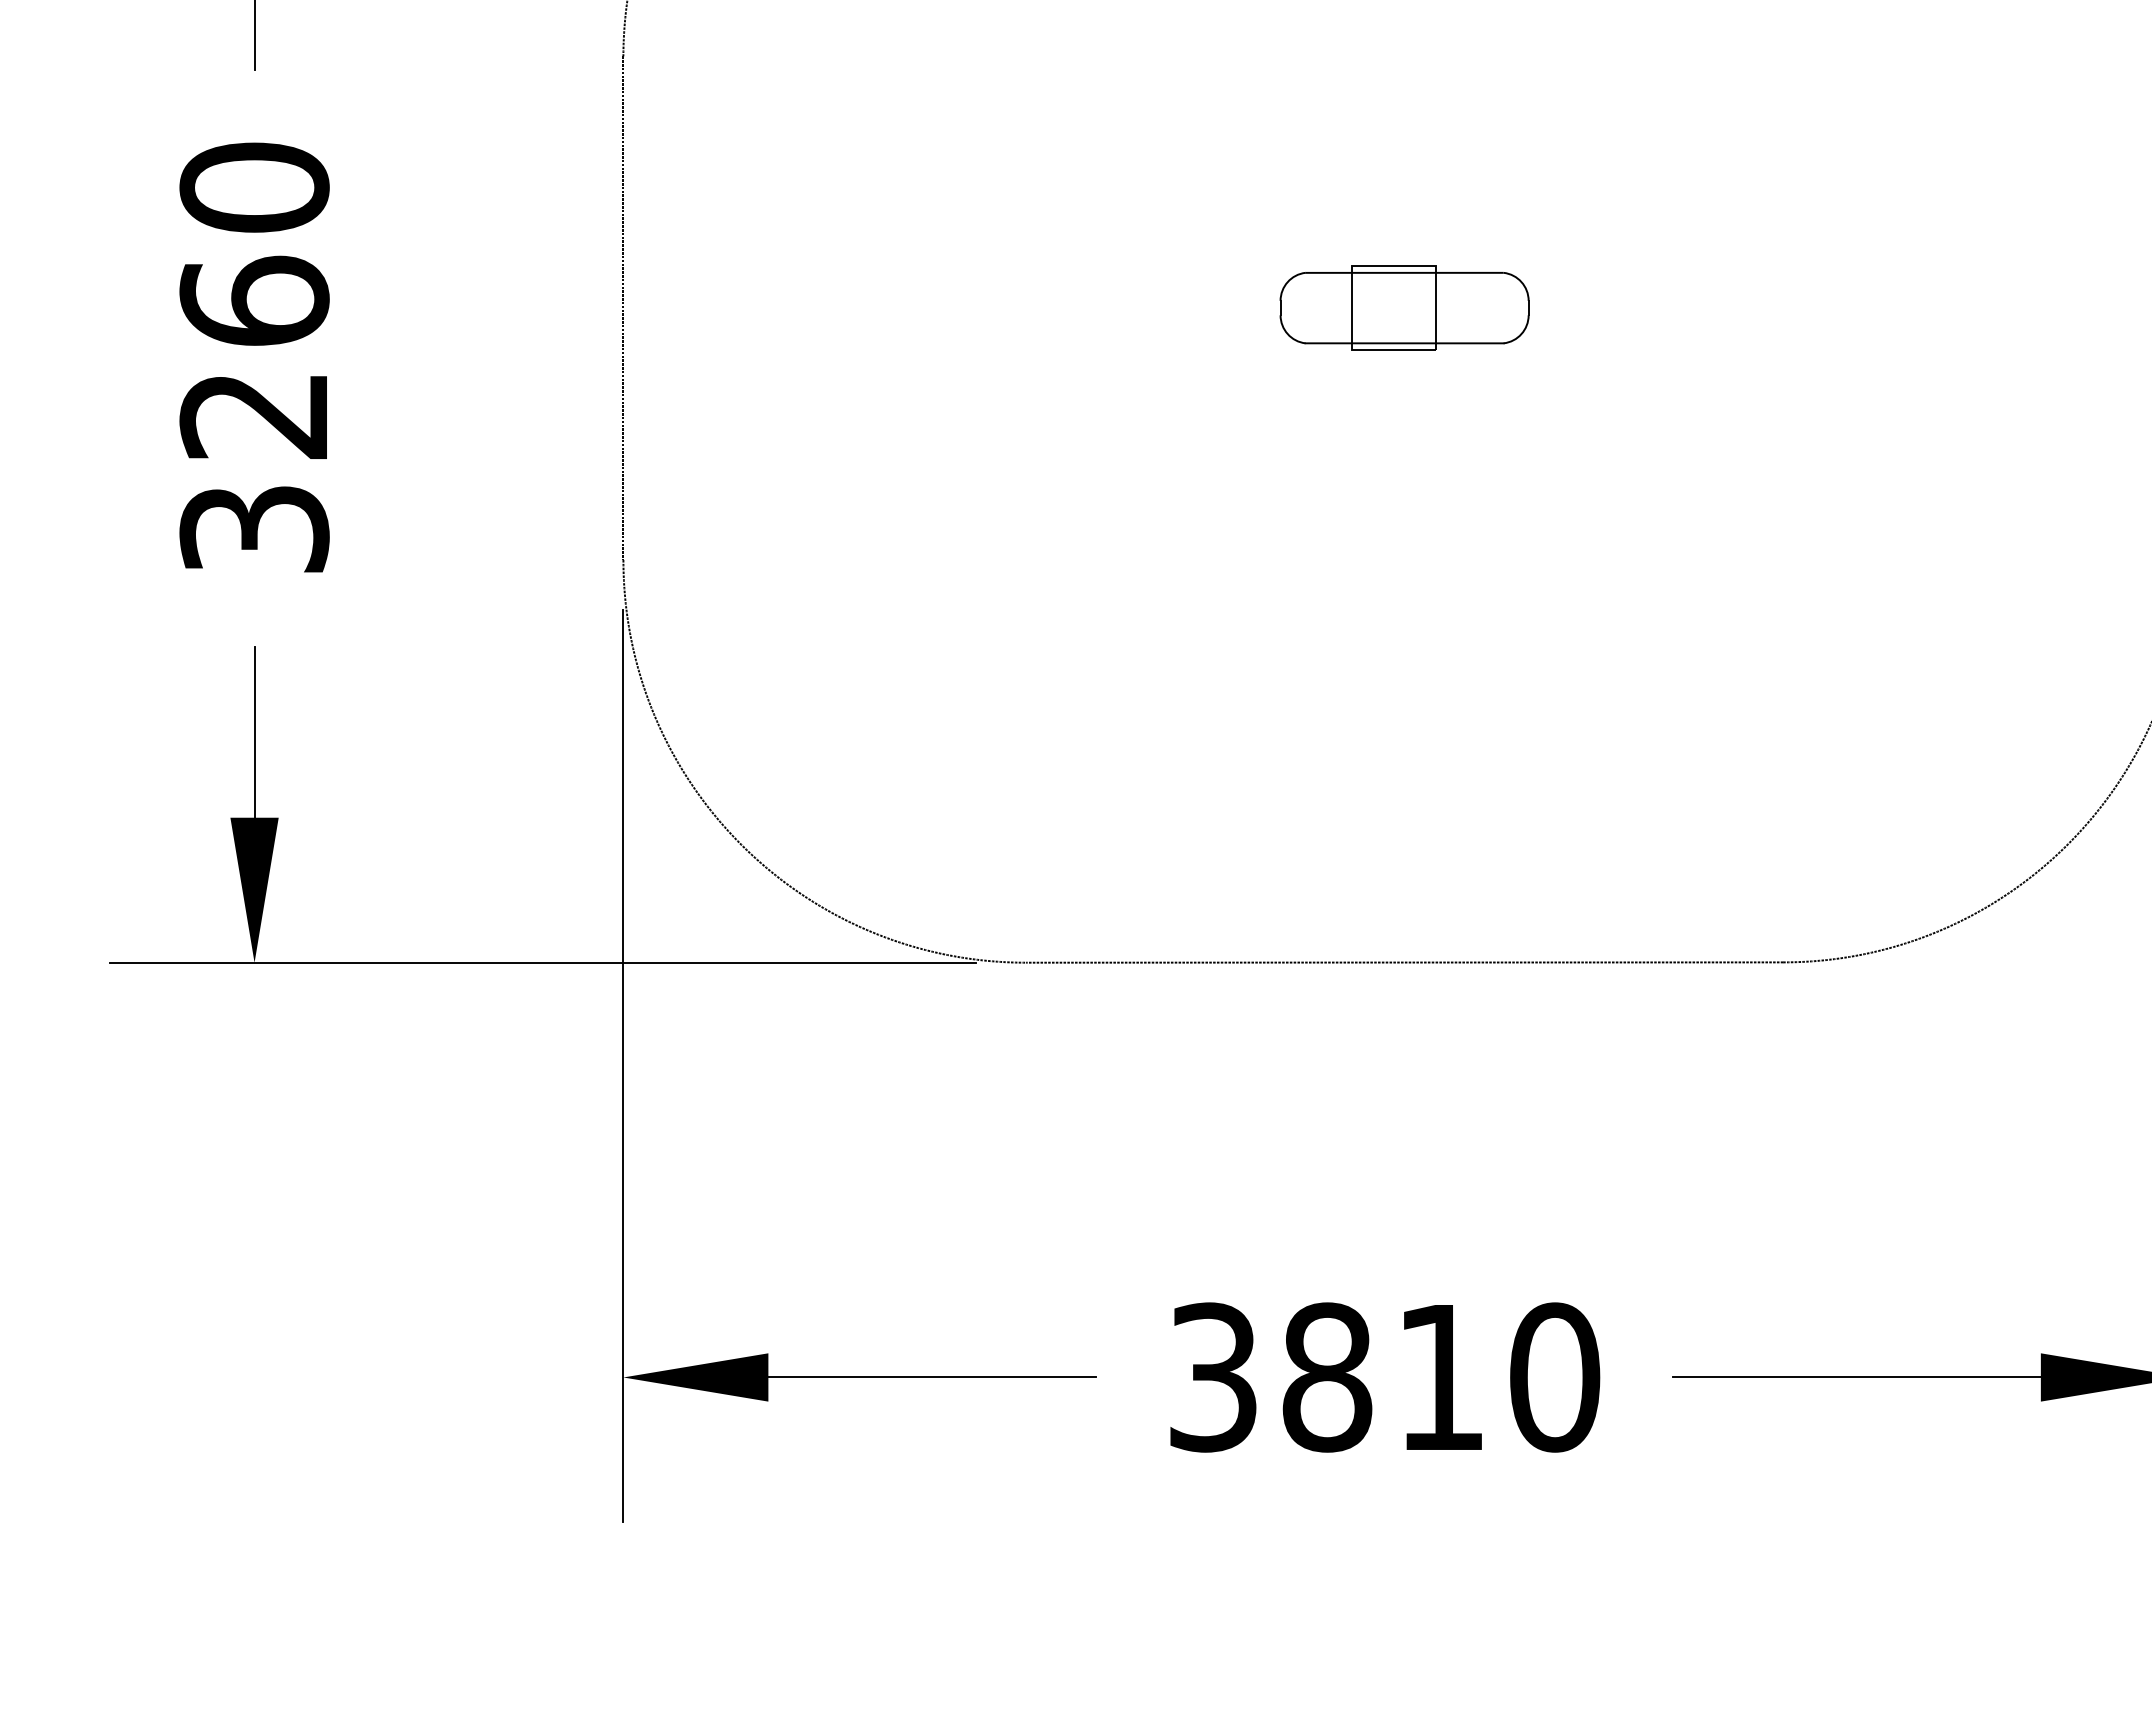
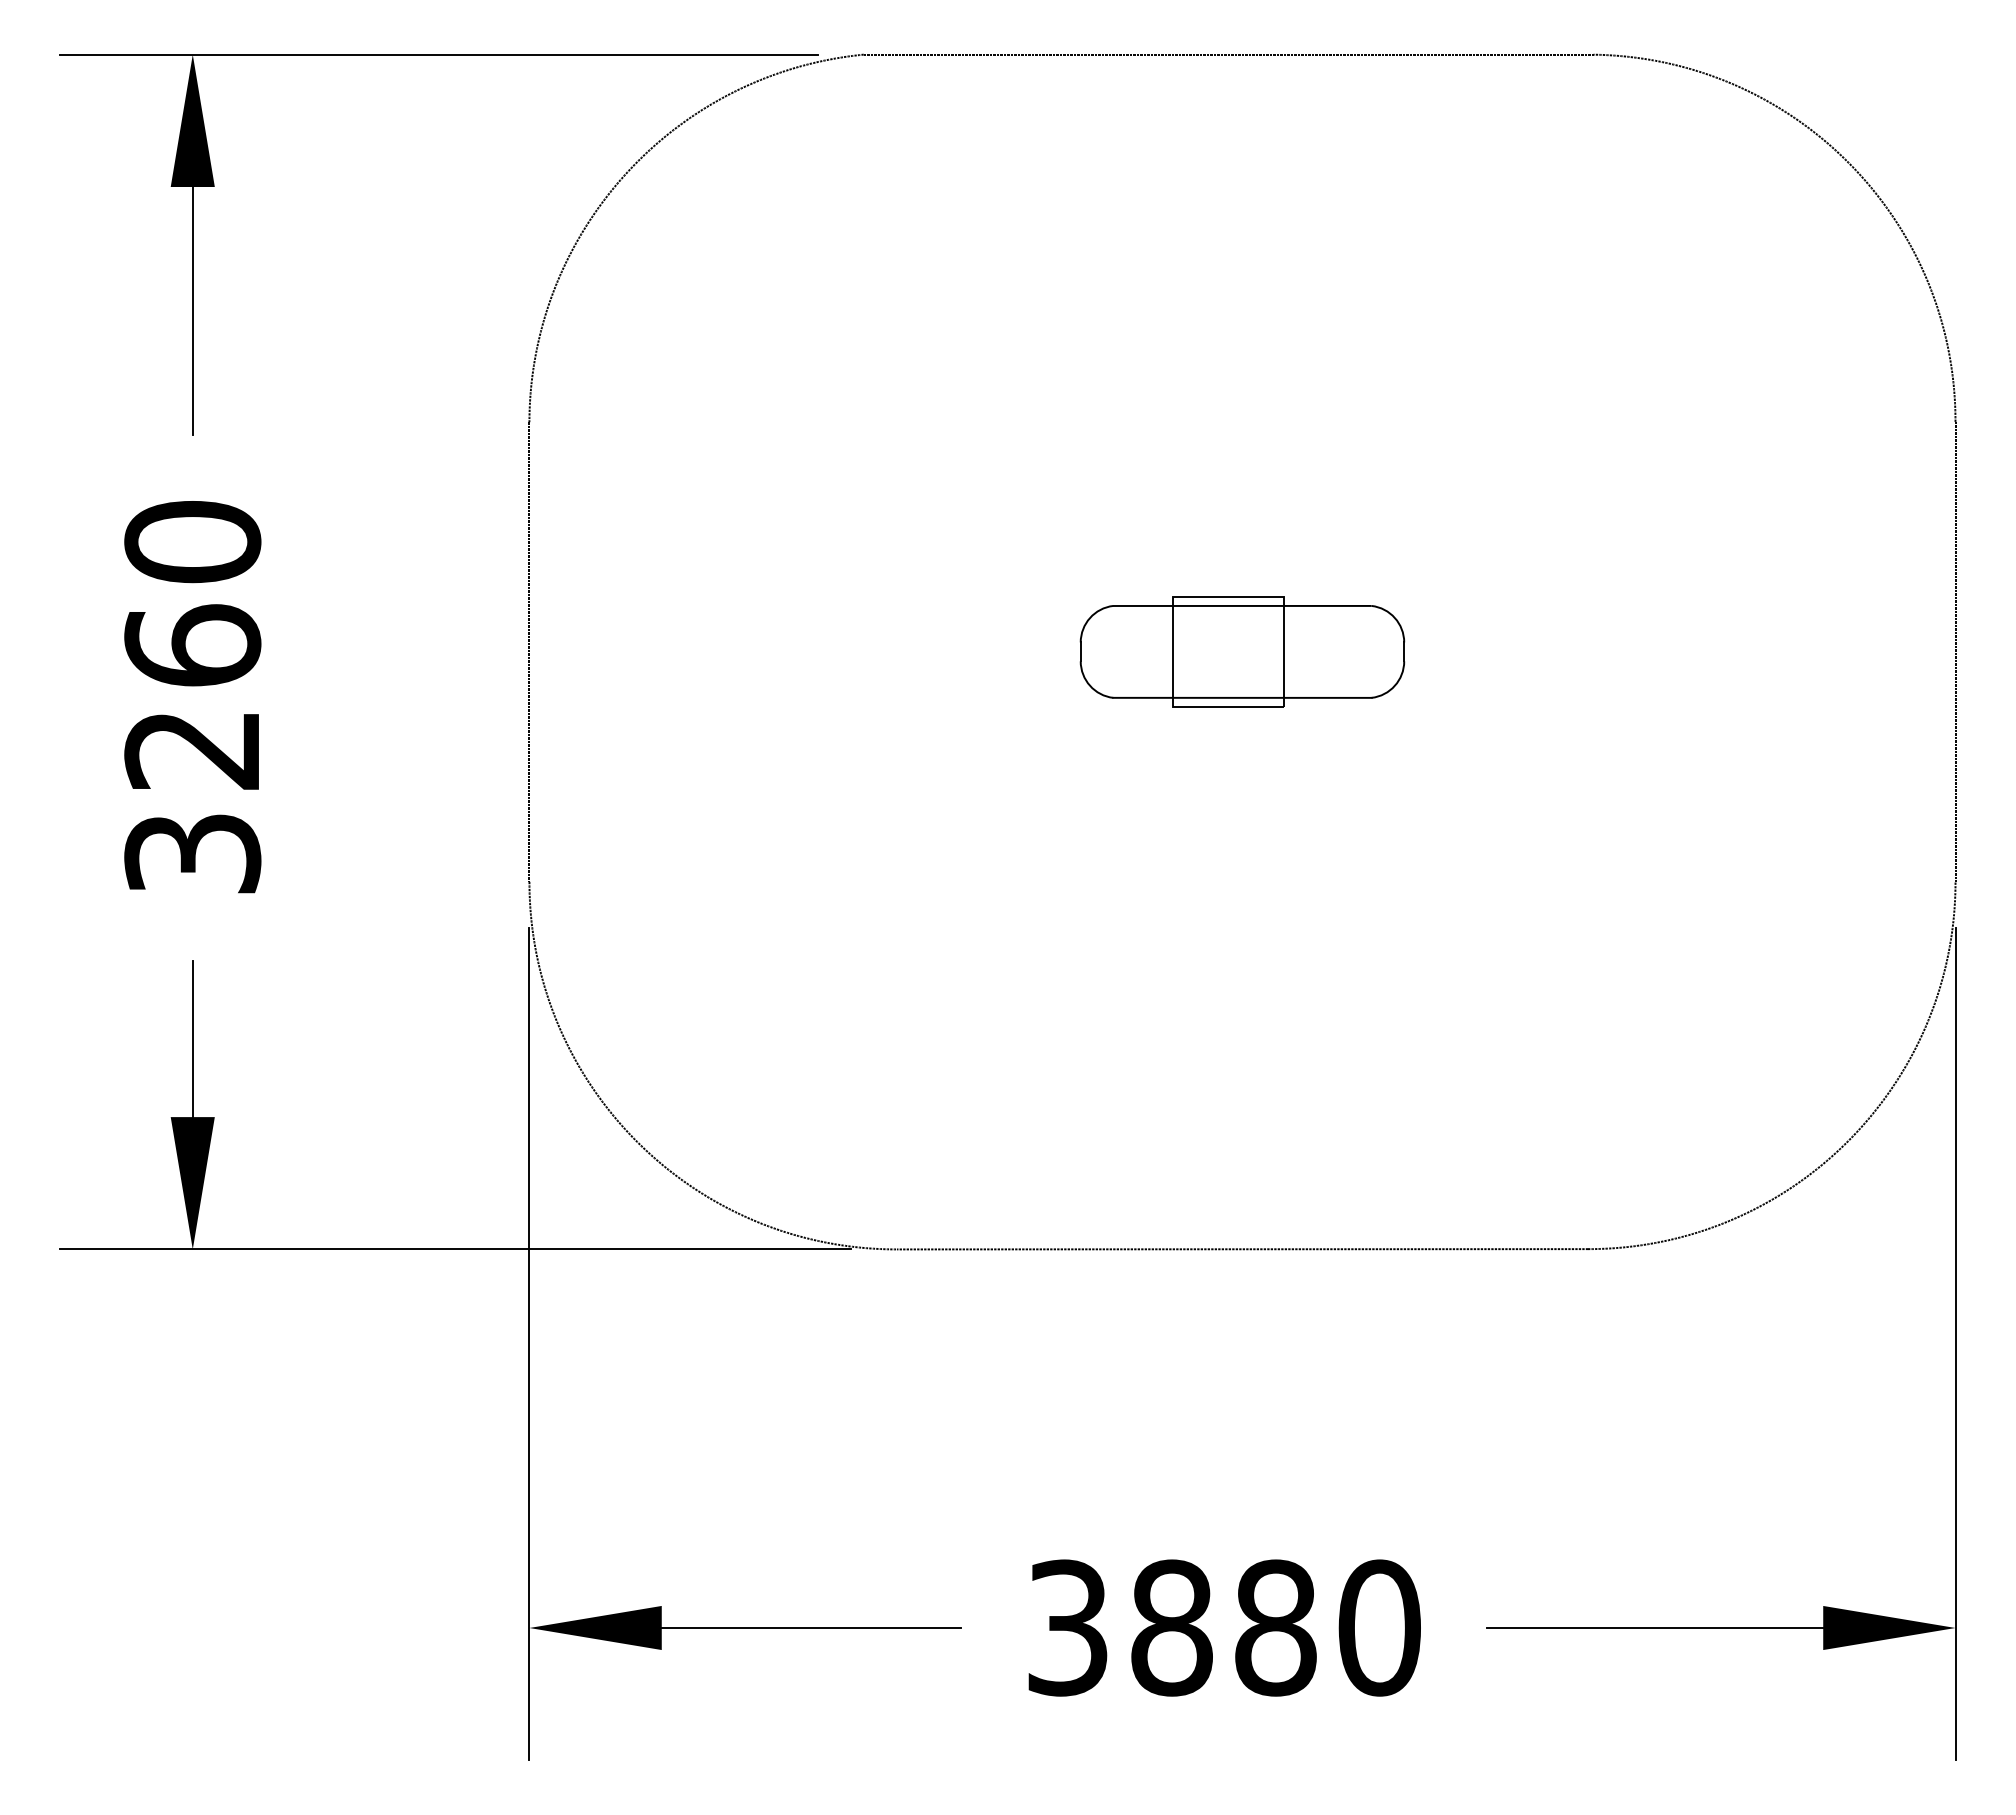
part: (1404, 307) -> (1242, 651), size x1.43
text: (1440, 1376) -> (1275, 1627), 3810 -> 3880

